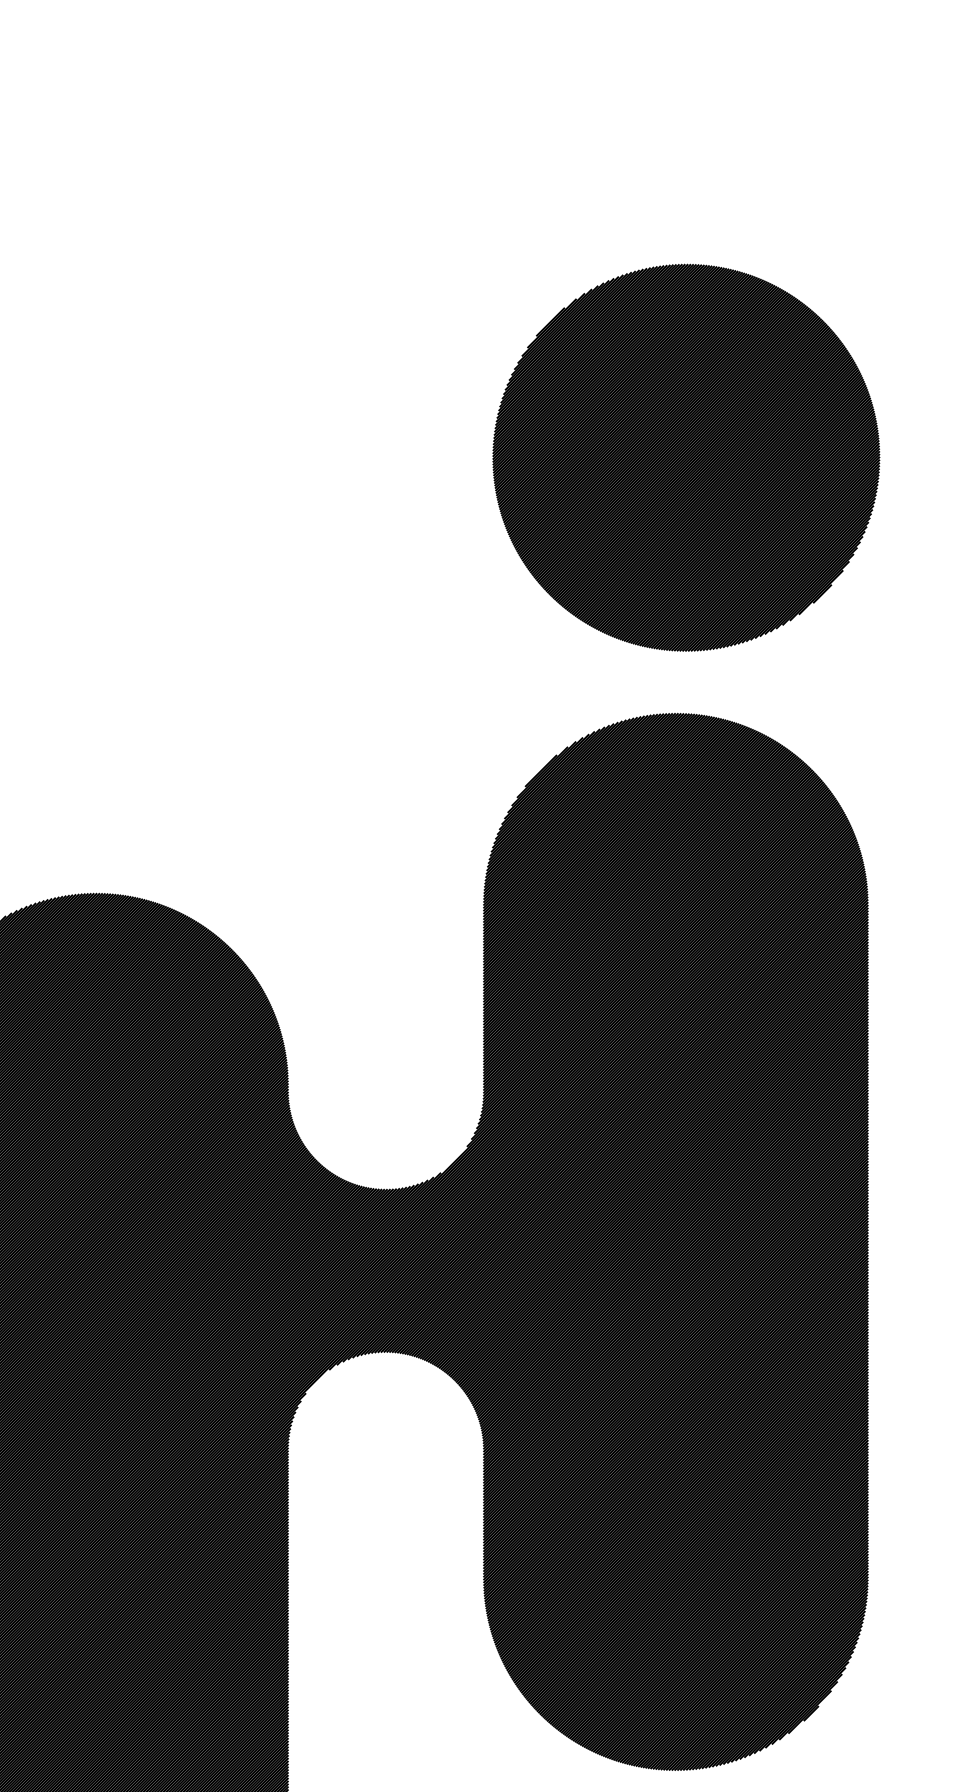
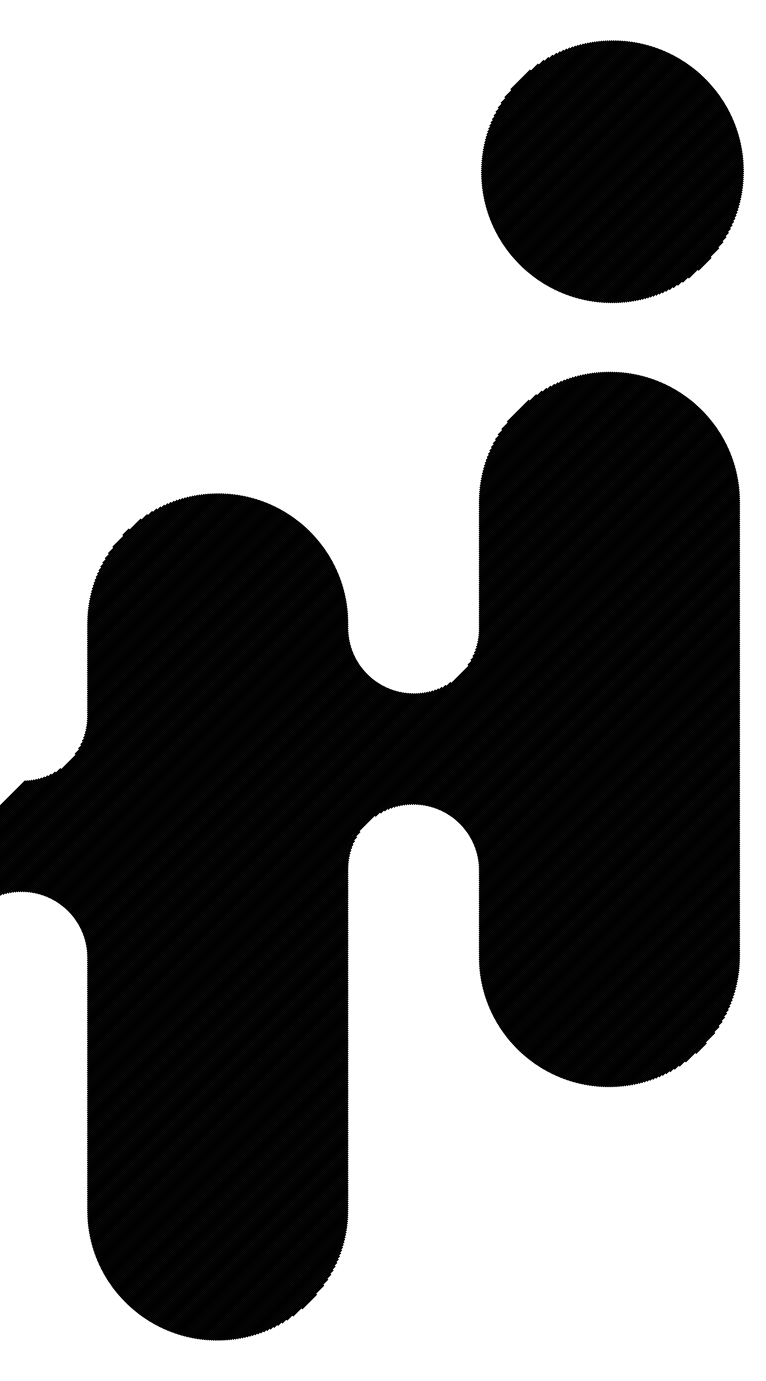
part: (686, 457) -> (612, 171), moved

